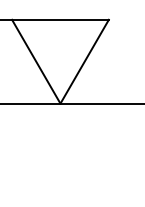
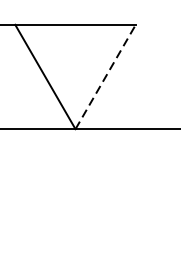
line: (84, 61) -> (105, 76), solid -> dashed

